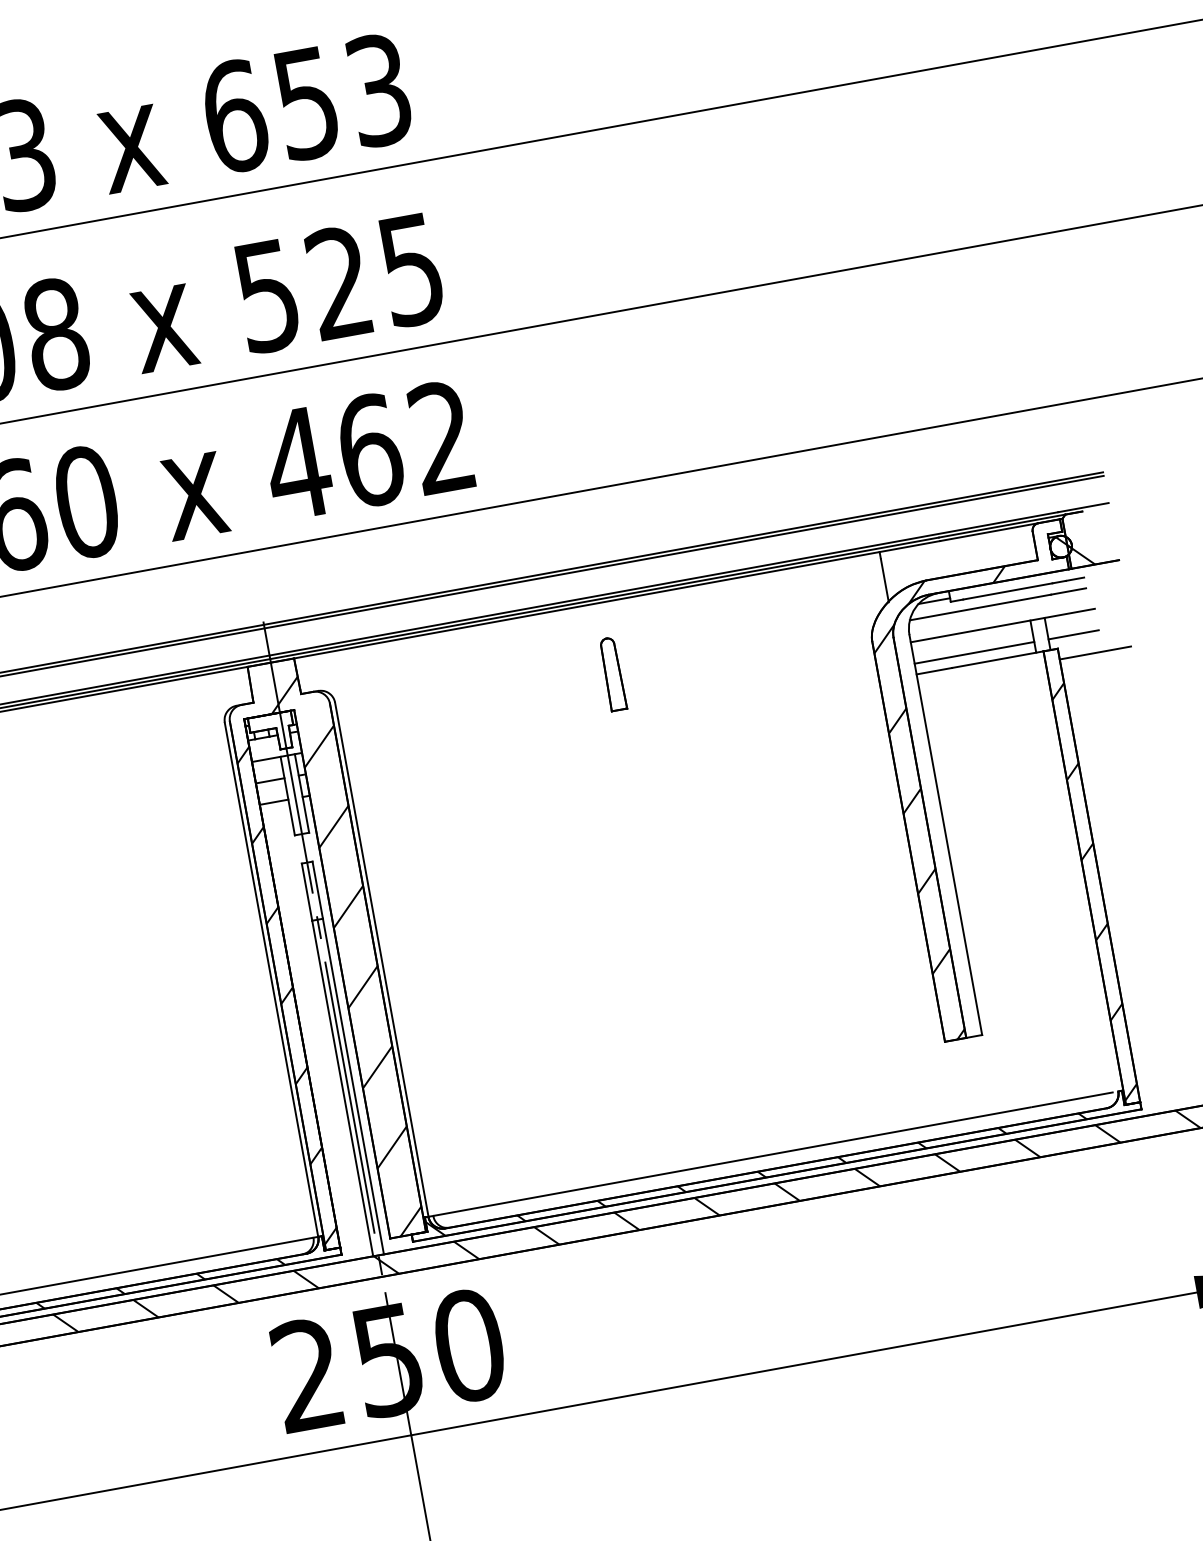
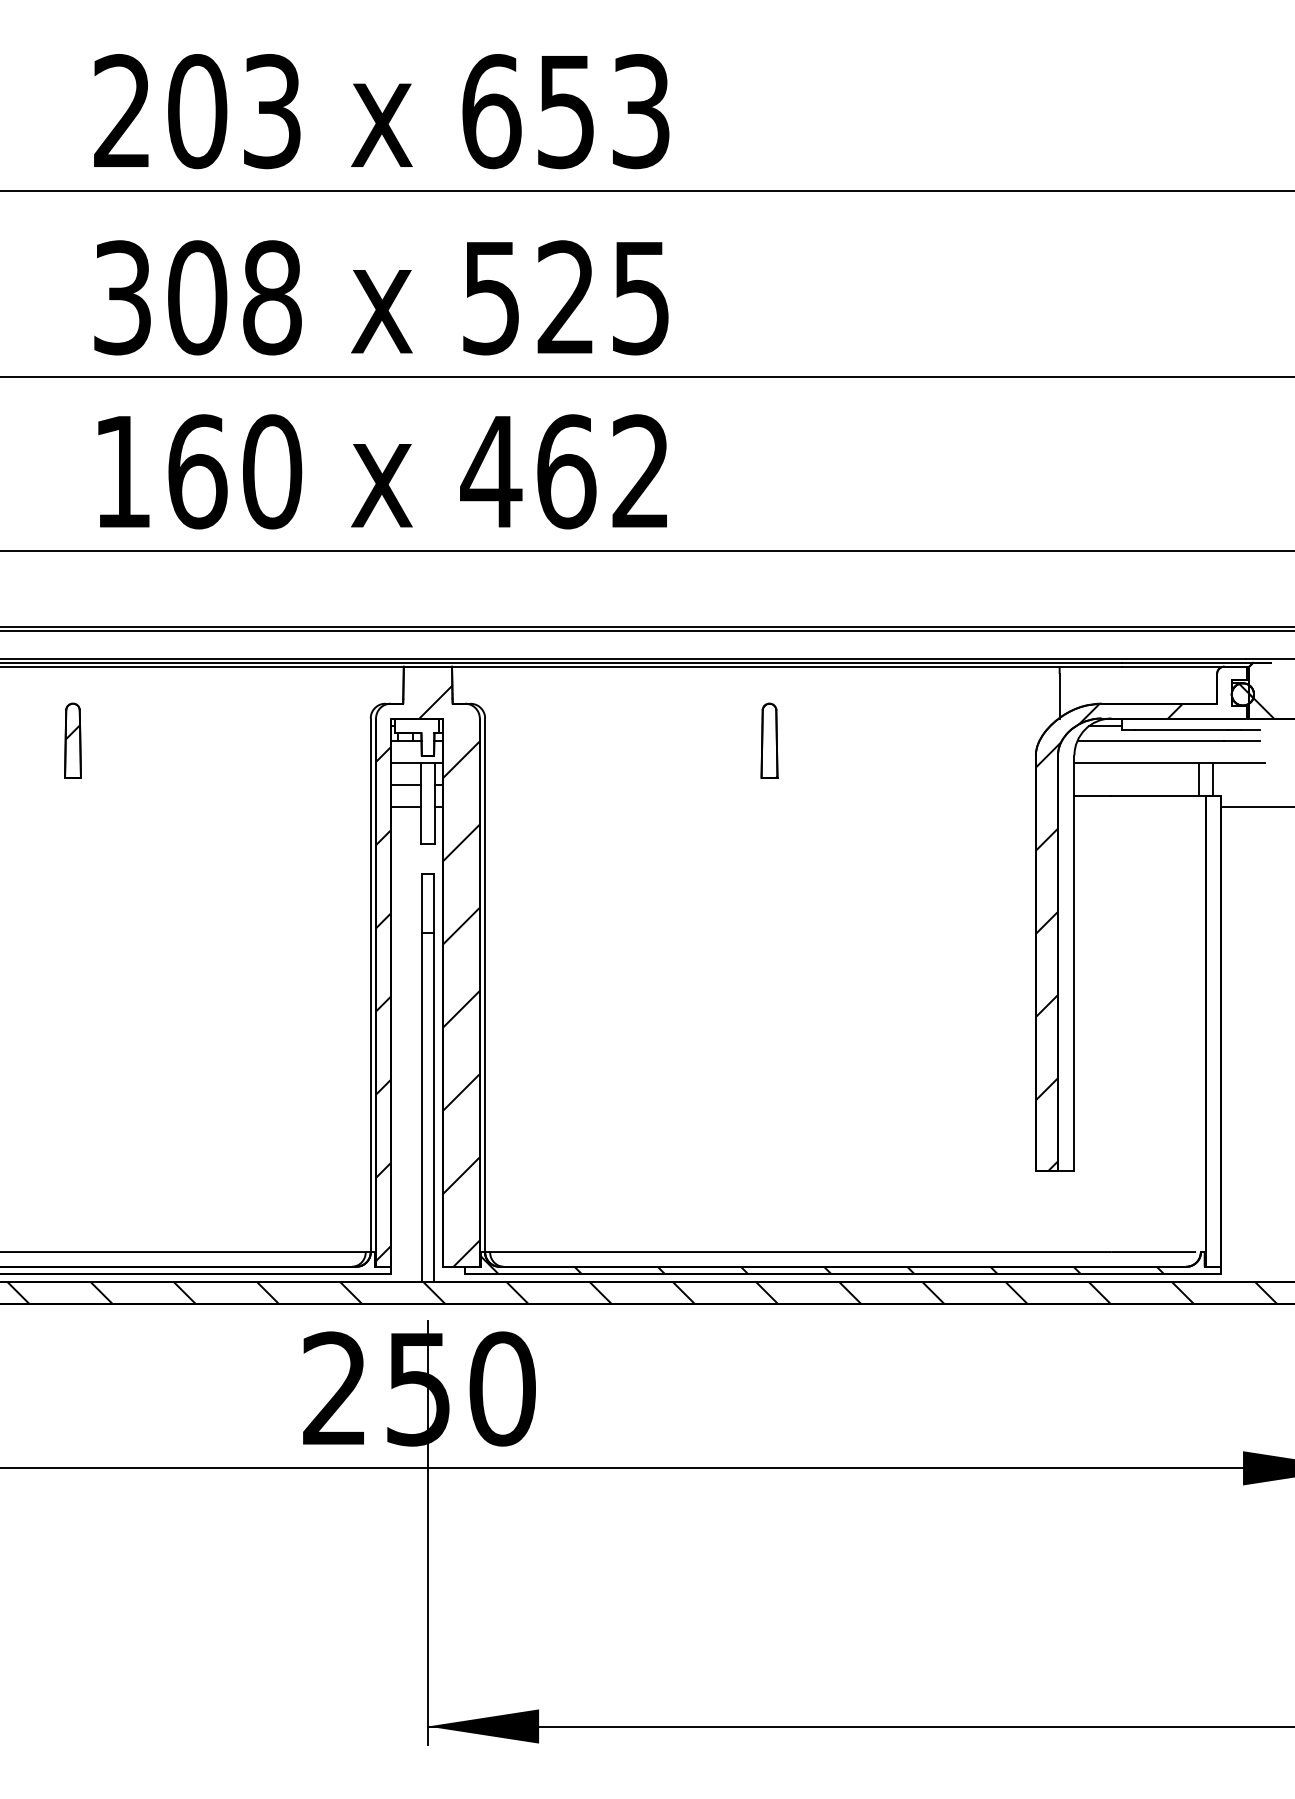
line: (1073, 635) -> (1239, 785), removed
line: (974, 653) -> (1136, 785), removed
hatch: (1094, 892) -> (1213, 1047), removed
line: (322, 947) -> (427, 962), removed
hatch: (160, 1283) -> (203, 1270), removed

